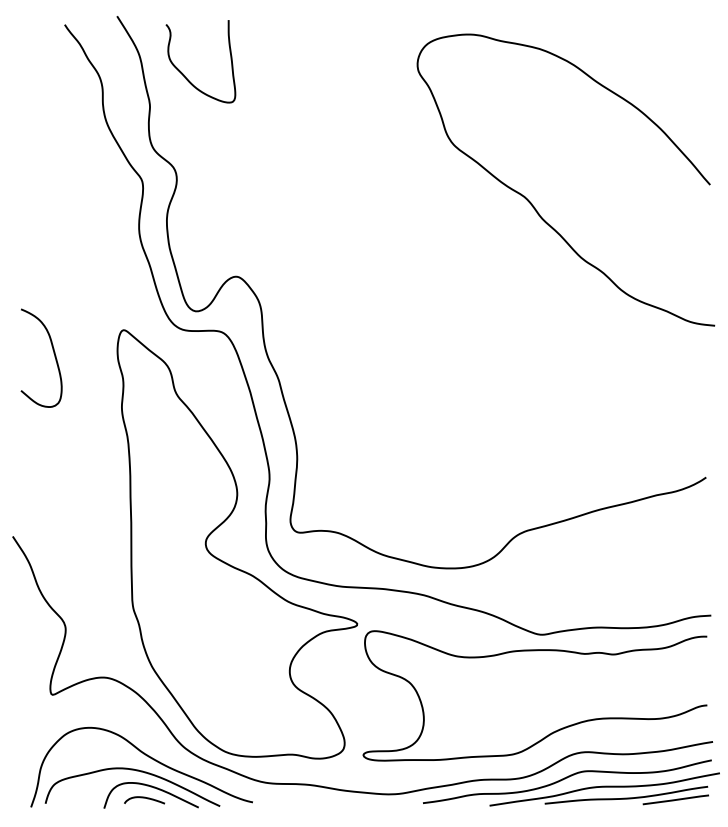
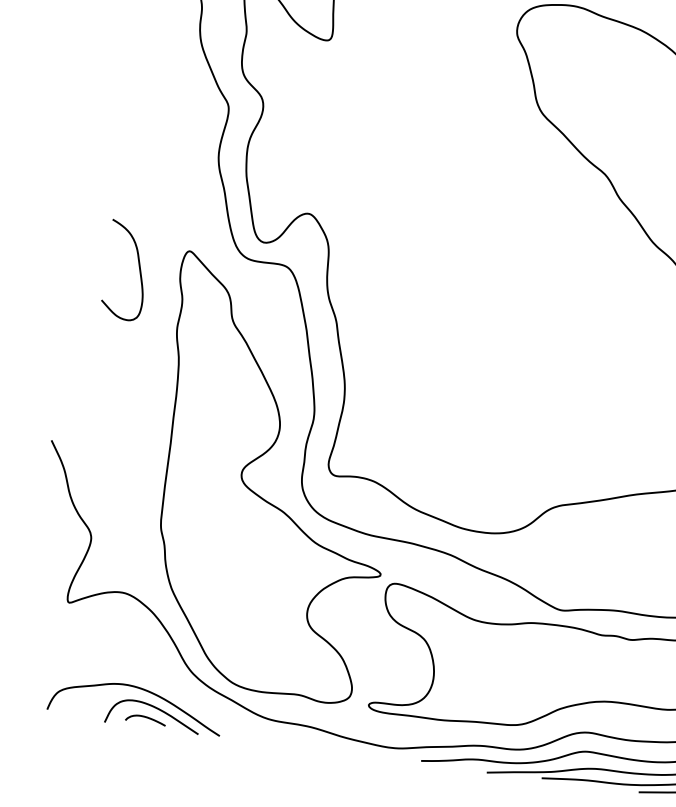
curve: (53, 353) -> (138, 267), moved
curve: (146, 756) -> (153, 676), removed

